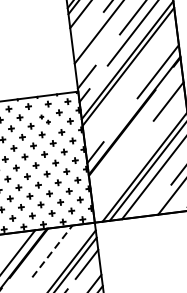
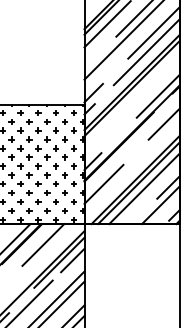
part: (44, 119) -> (51, 126), size x1.67
line: (110, 175) -> (103, 183), added
line: (52, 251) -> (43, 245), dashed -> solid

